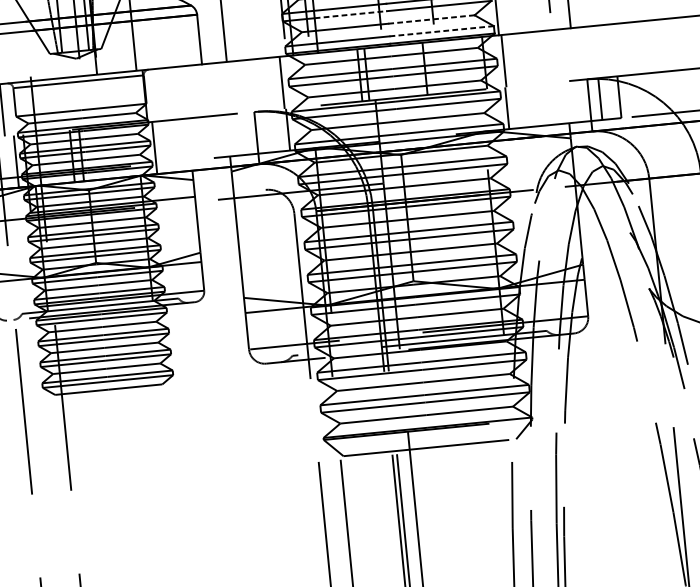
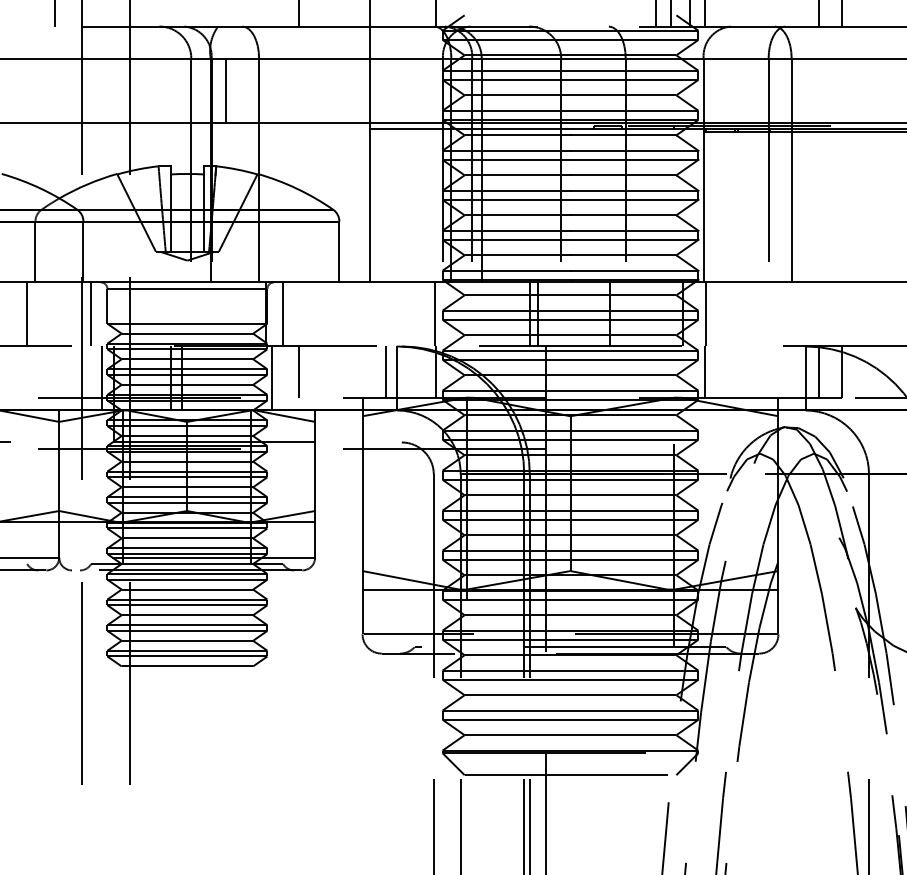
line: (351, 14) -> (526, 239), dashed -> solid
line: (431, 19) -> (623, 255), dashed -> solid
line: (441, 31) -> (634, 270), dashed -> solid
line: (158, 94) -> (283, 314), added
line: (246, 133) -> (385, 371), added
line: (175, 140) -> (298, 371), added

